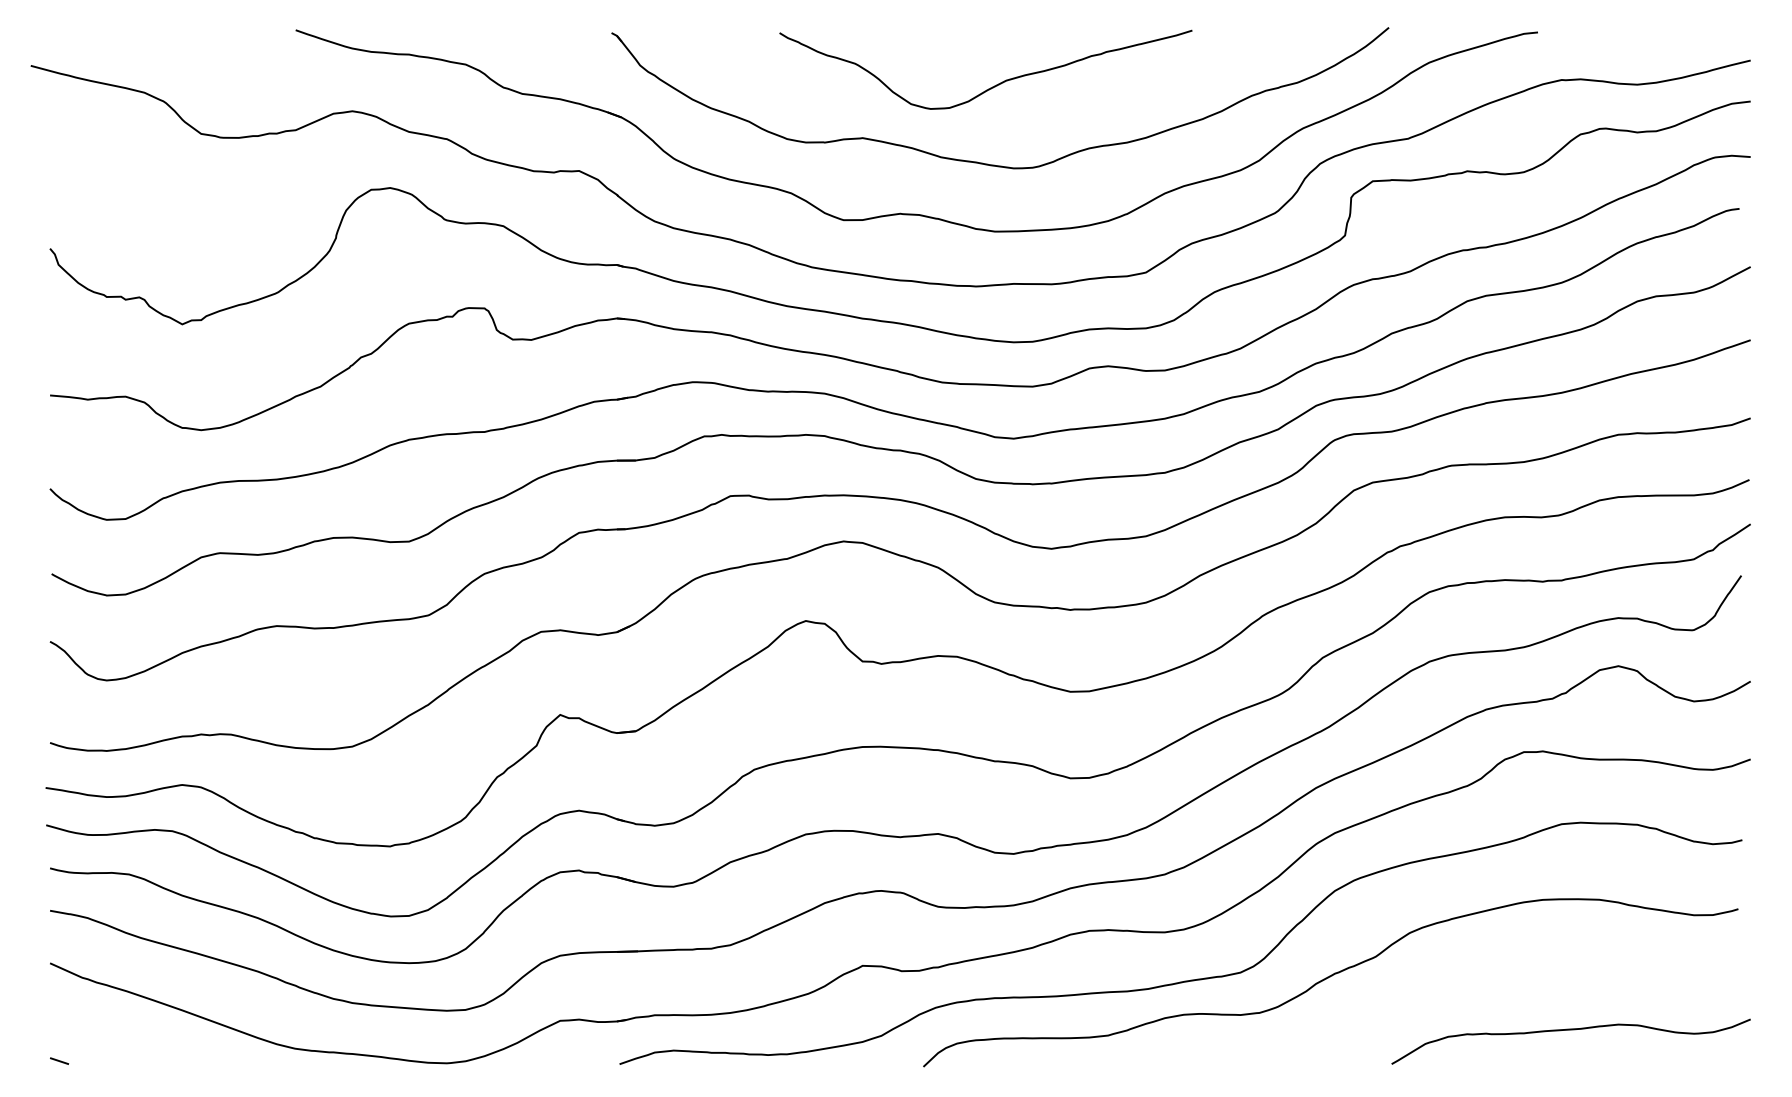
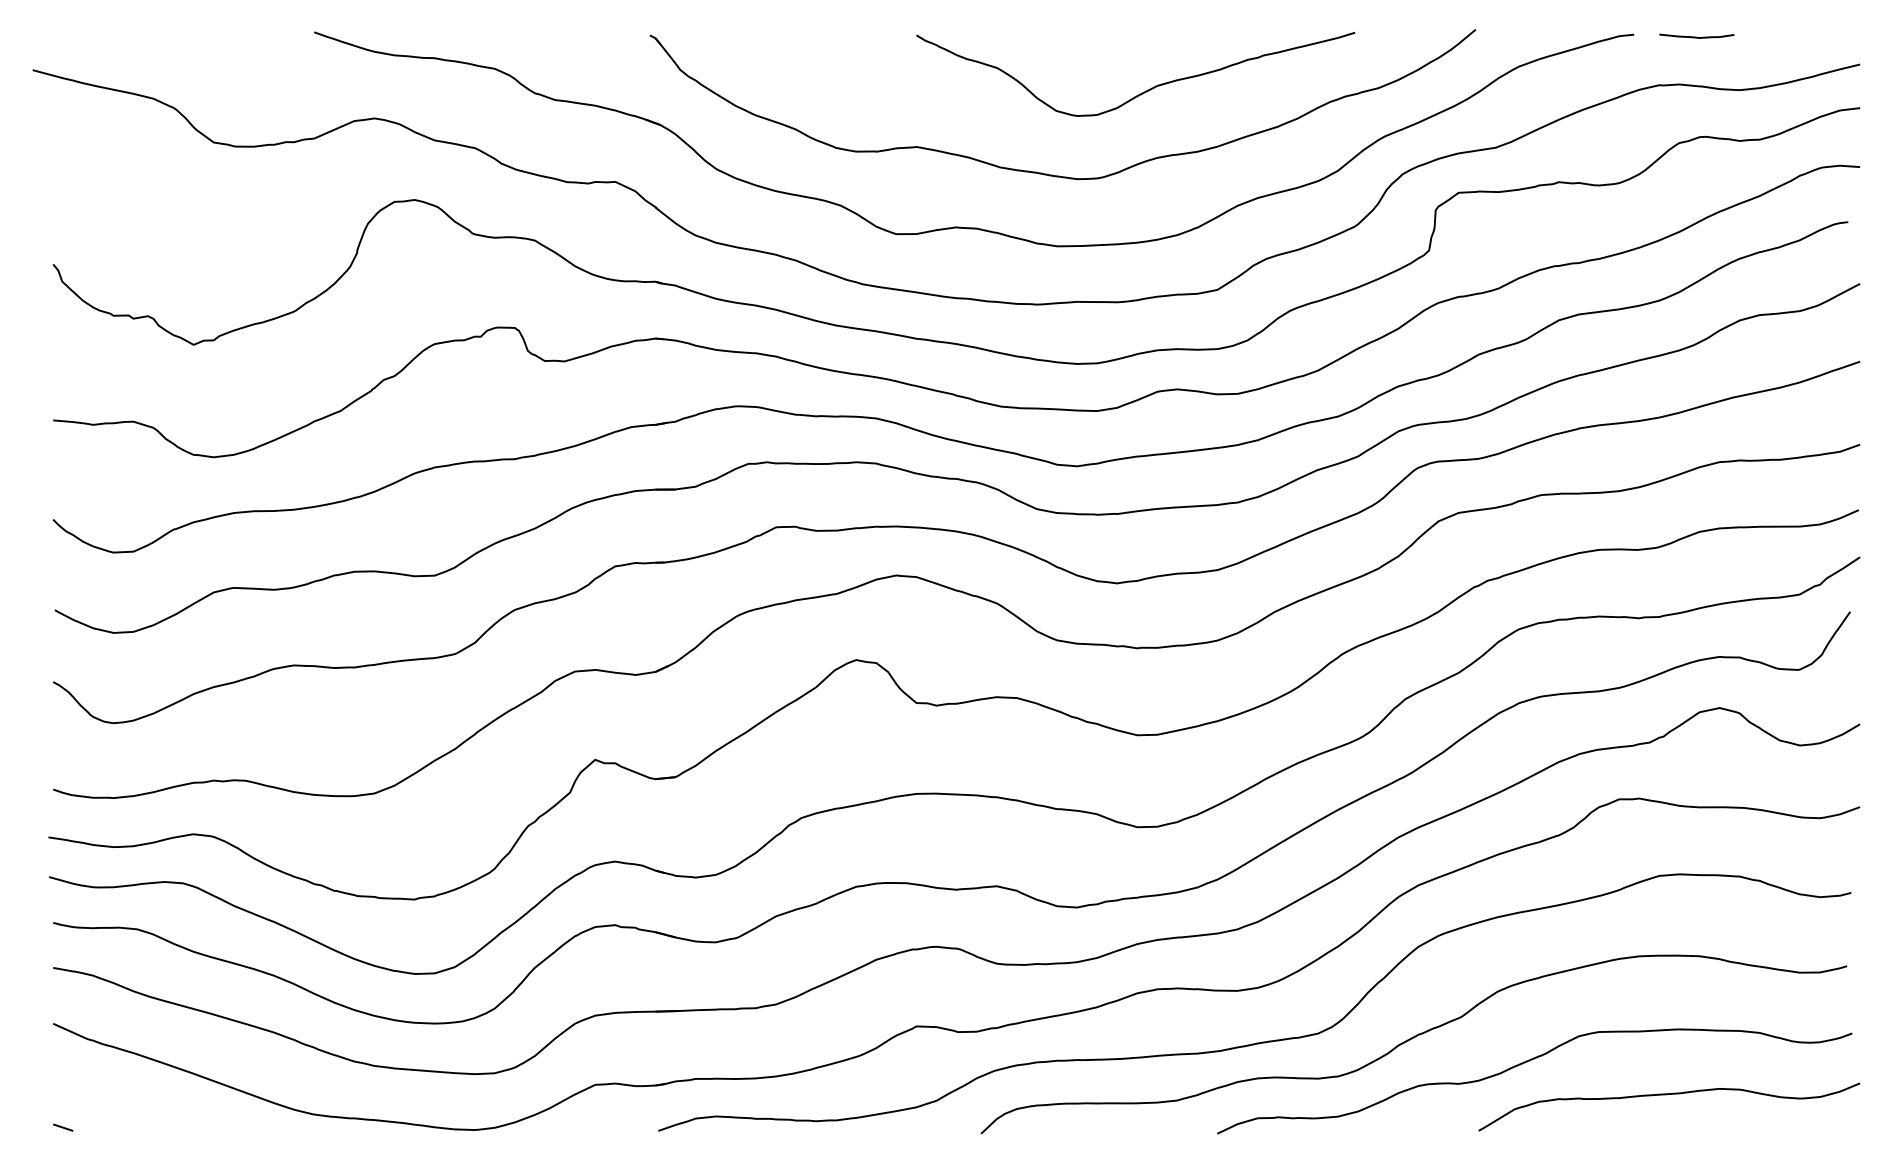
curve: (1596, 34) -> (1696, 36), added
curve: (994, 85) -> (1144, 91), moved
curve: (1436, 1000) -> (1526, 1063), added

